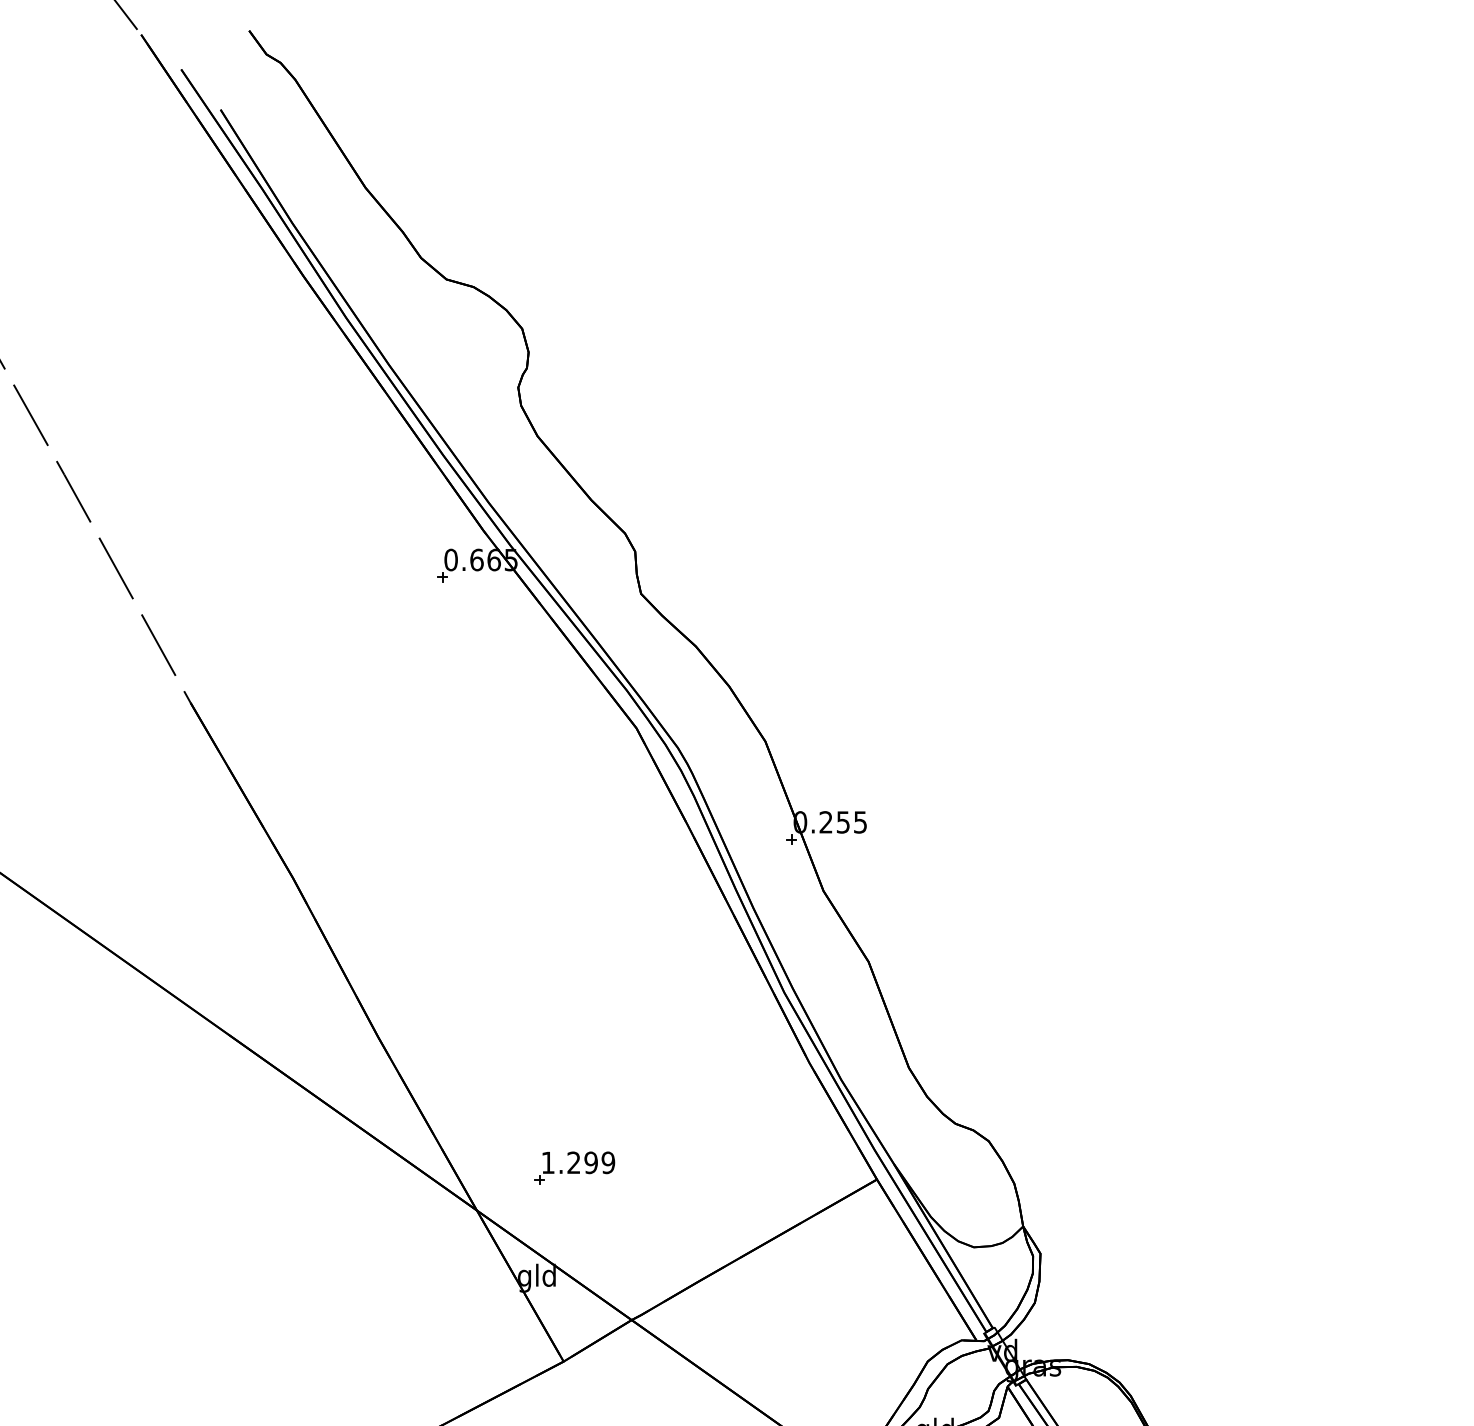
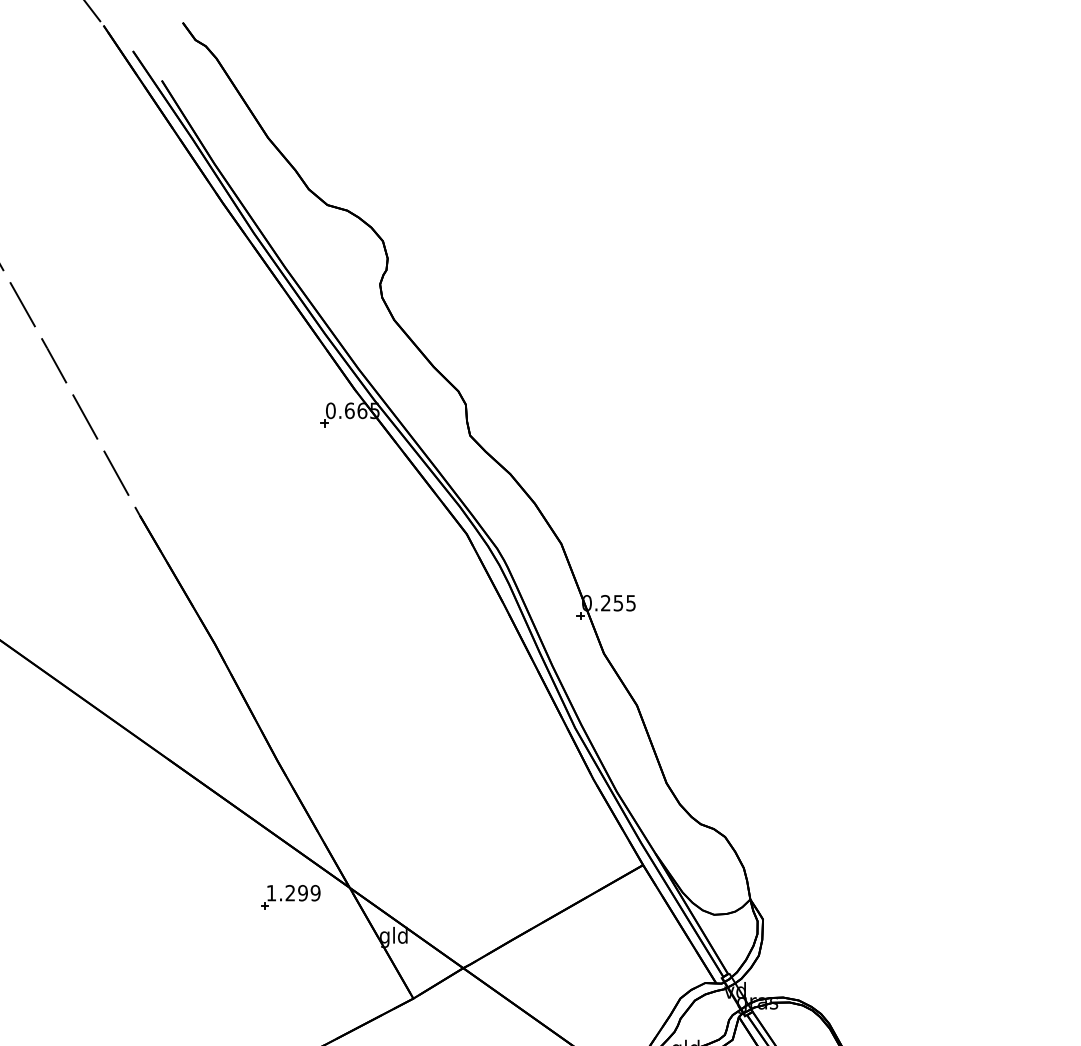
part: (574, 1167) -> (290, 896), moved

